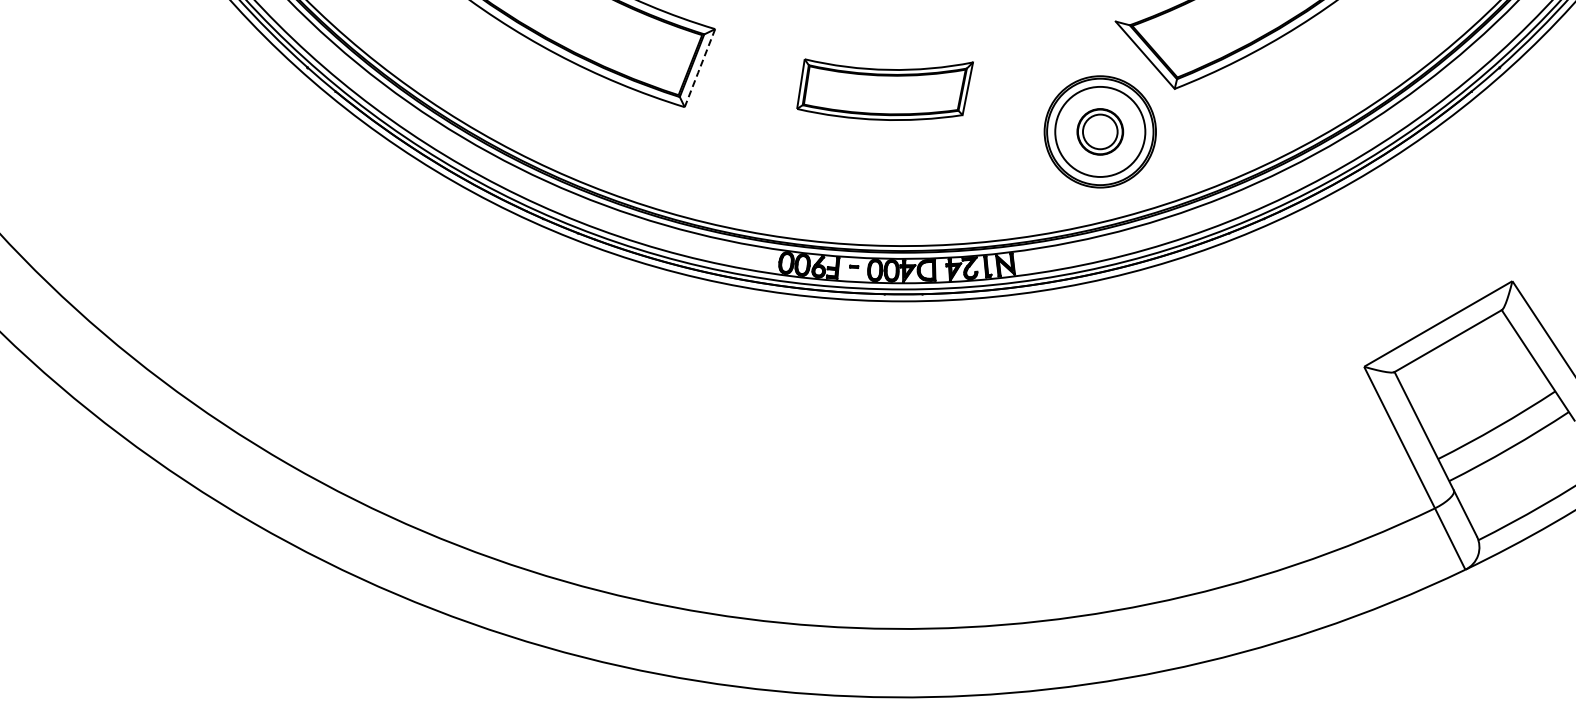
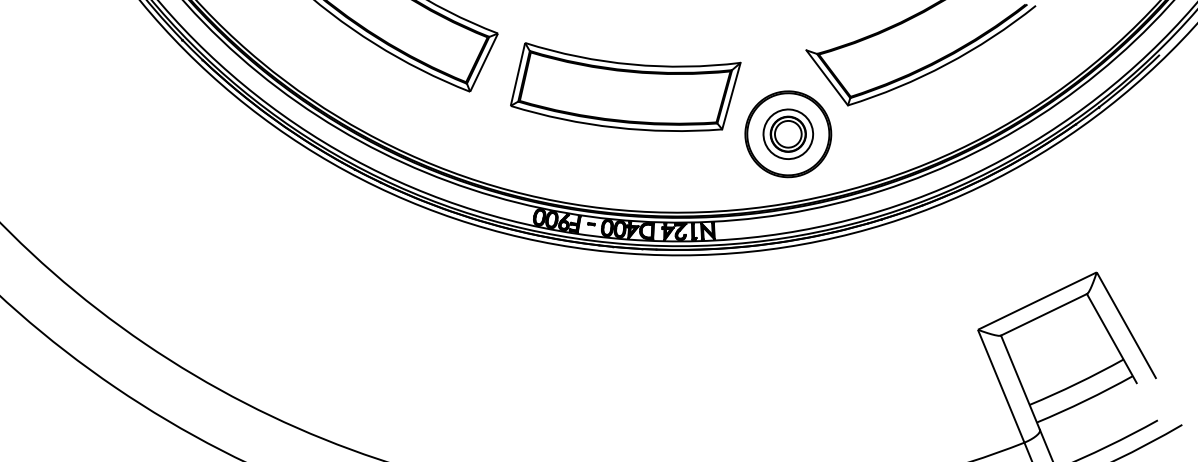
line: (699, 69) -> (483, 63), dashed -> solid
part: (884, 89) -> (624, 89), size x1.67
circle: (1100, 131) -> (788, 133), size x0.71

